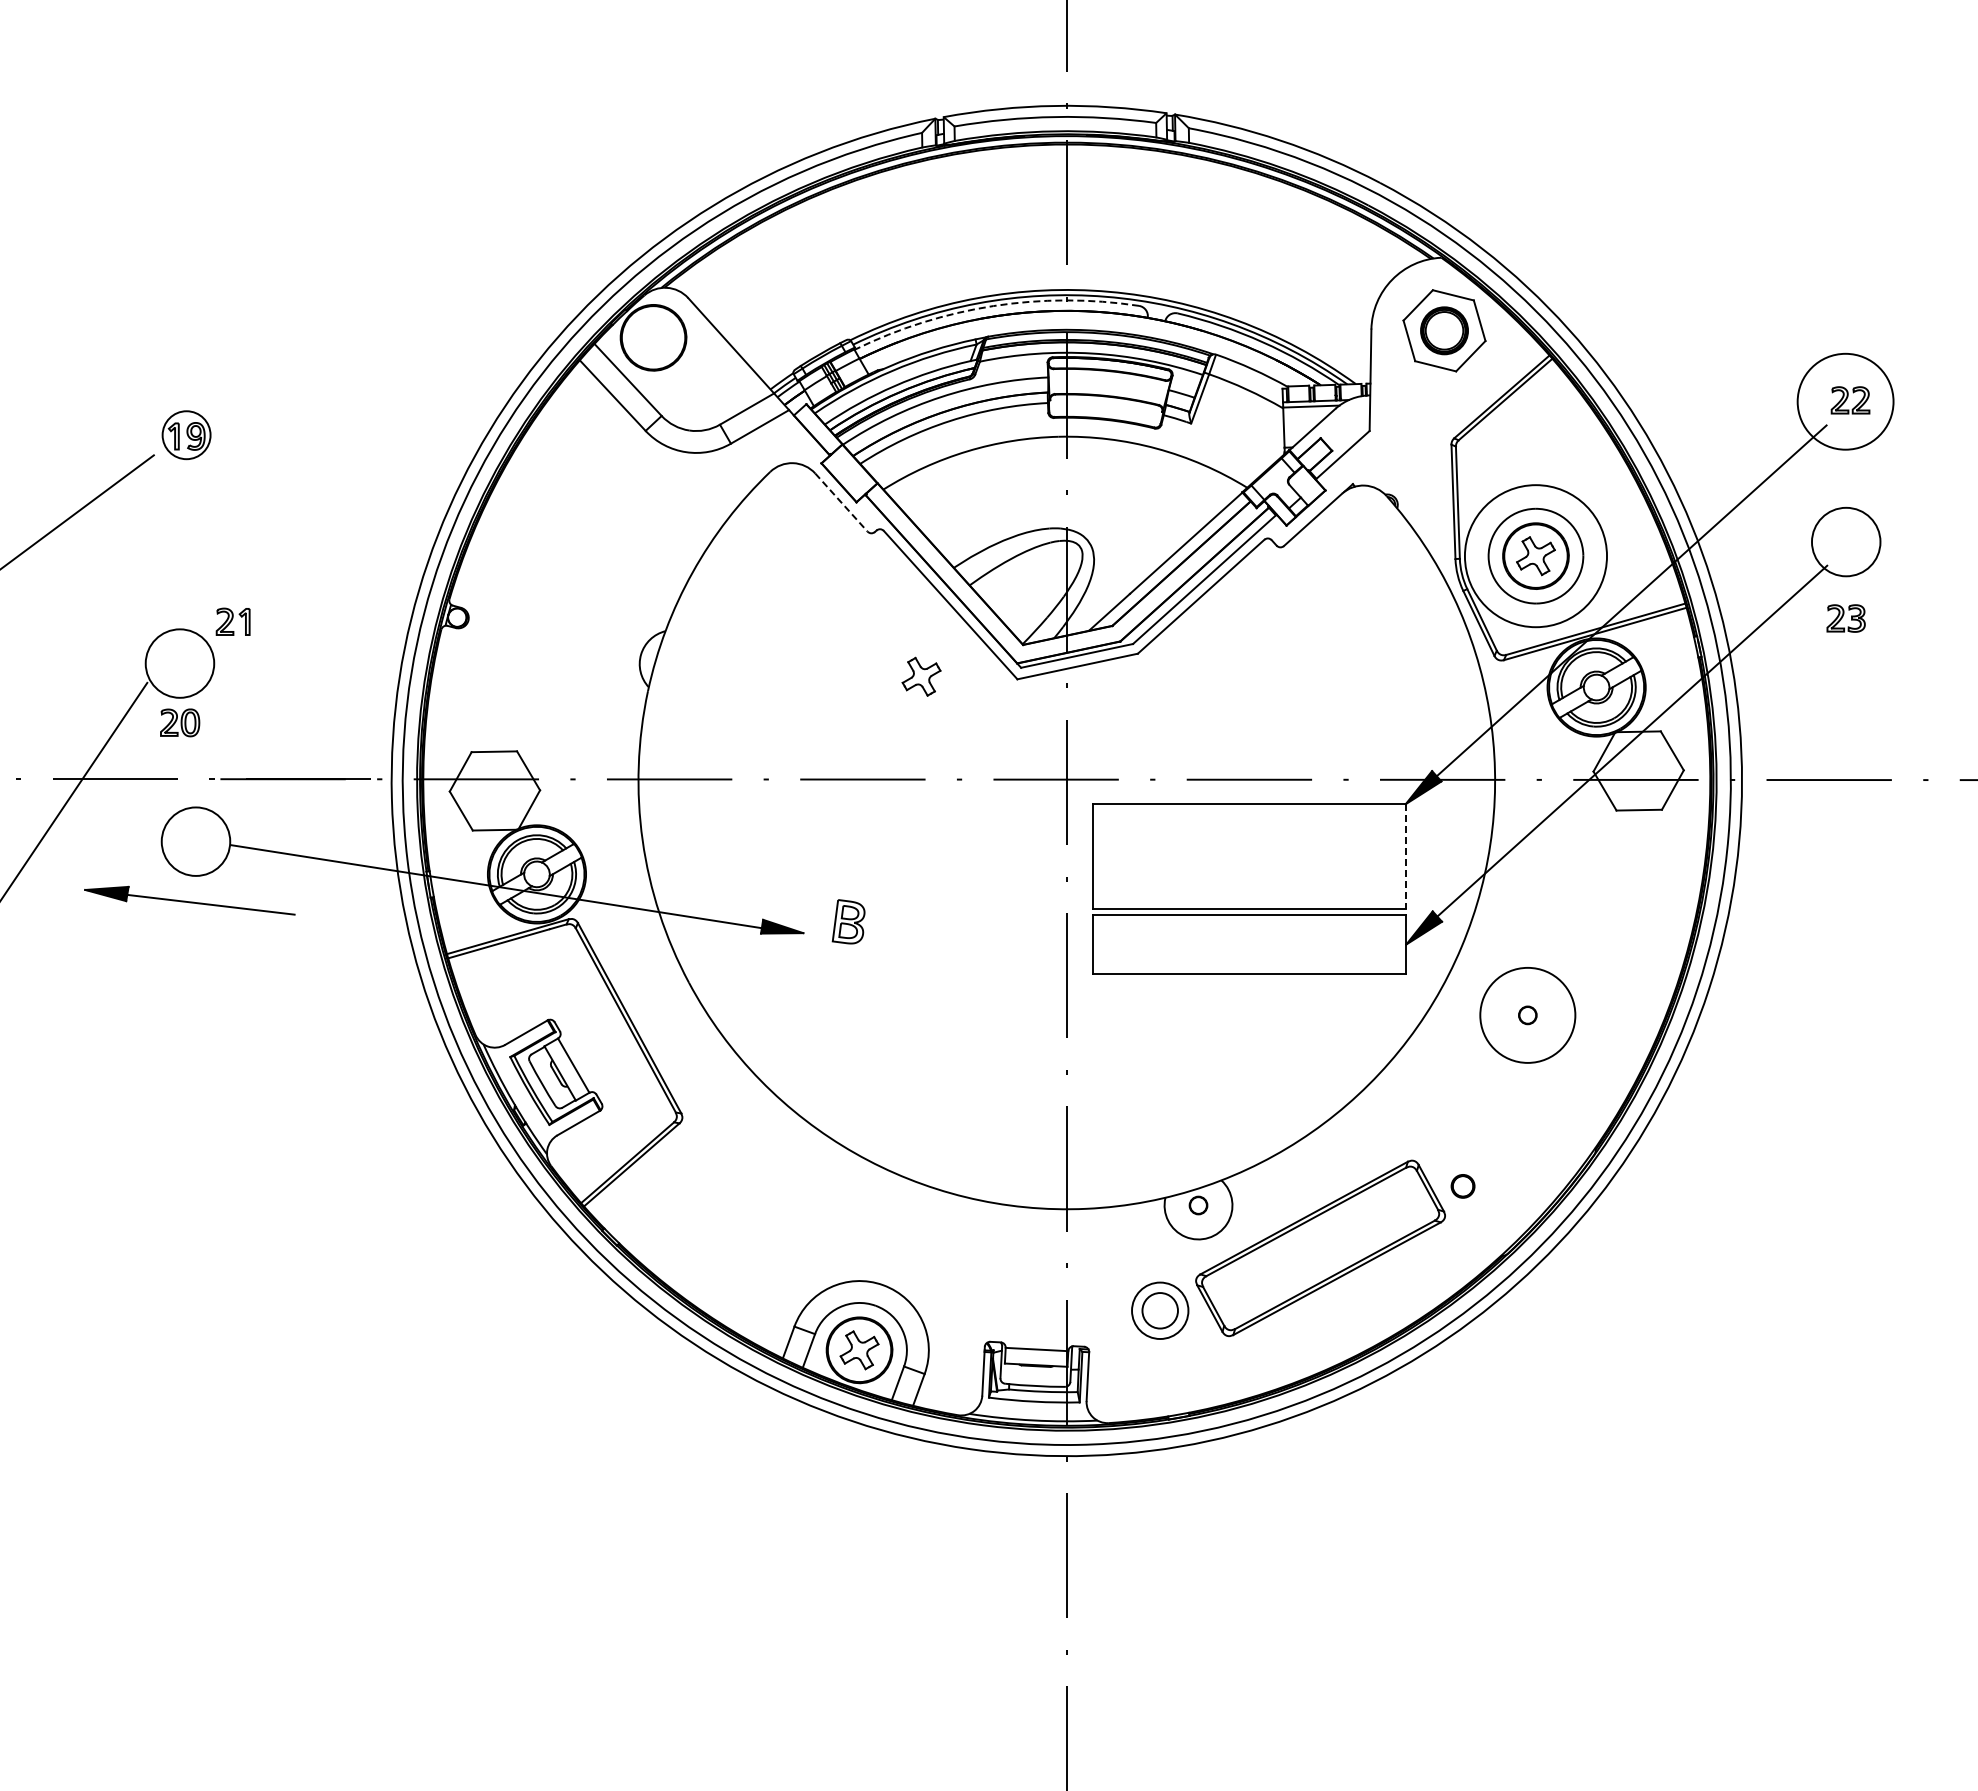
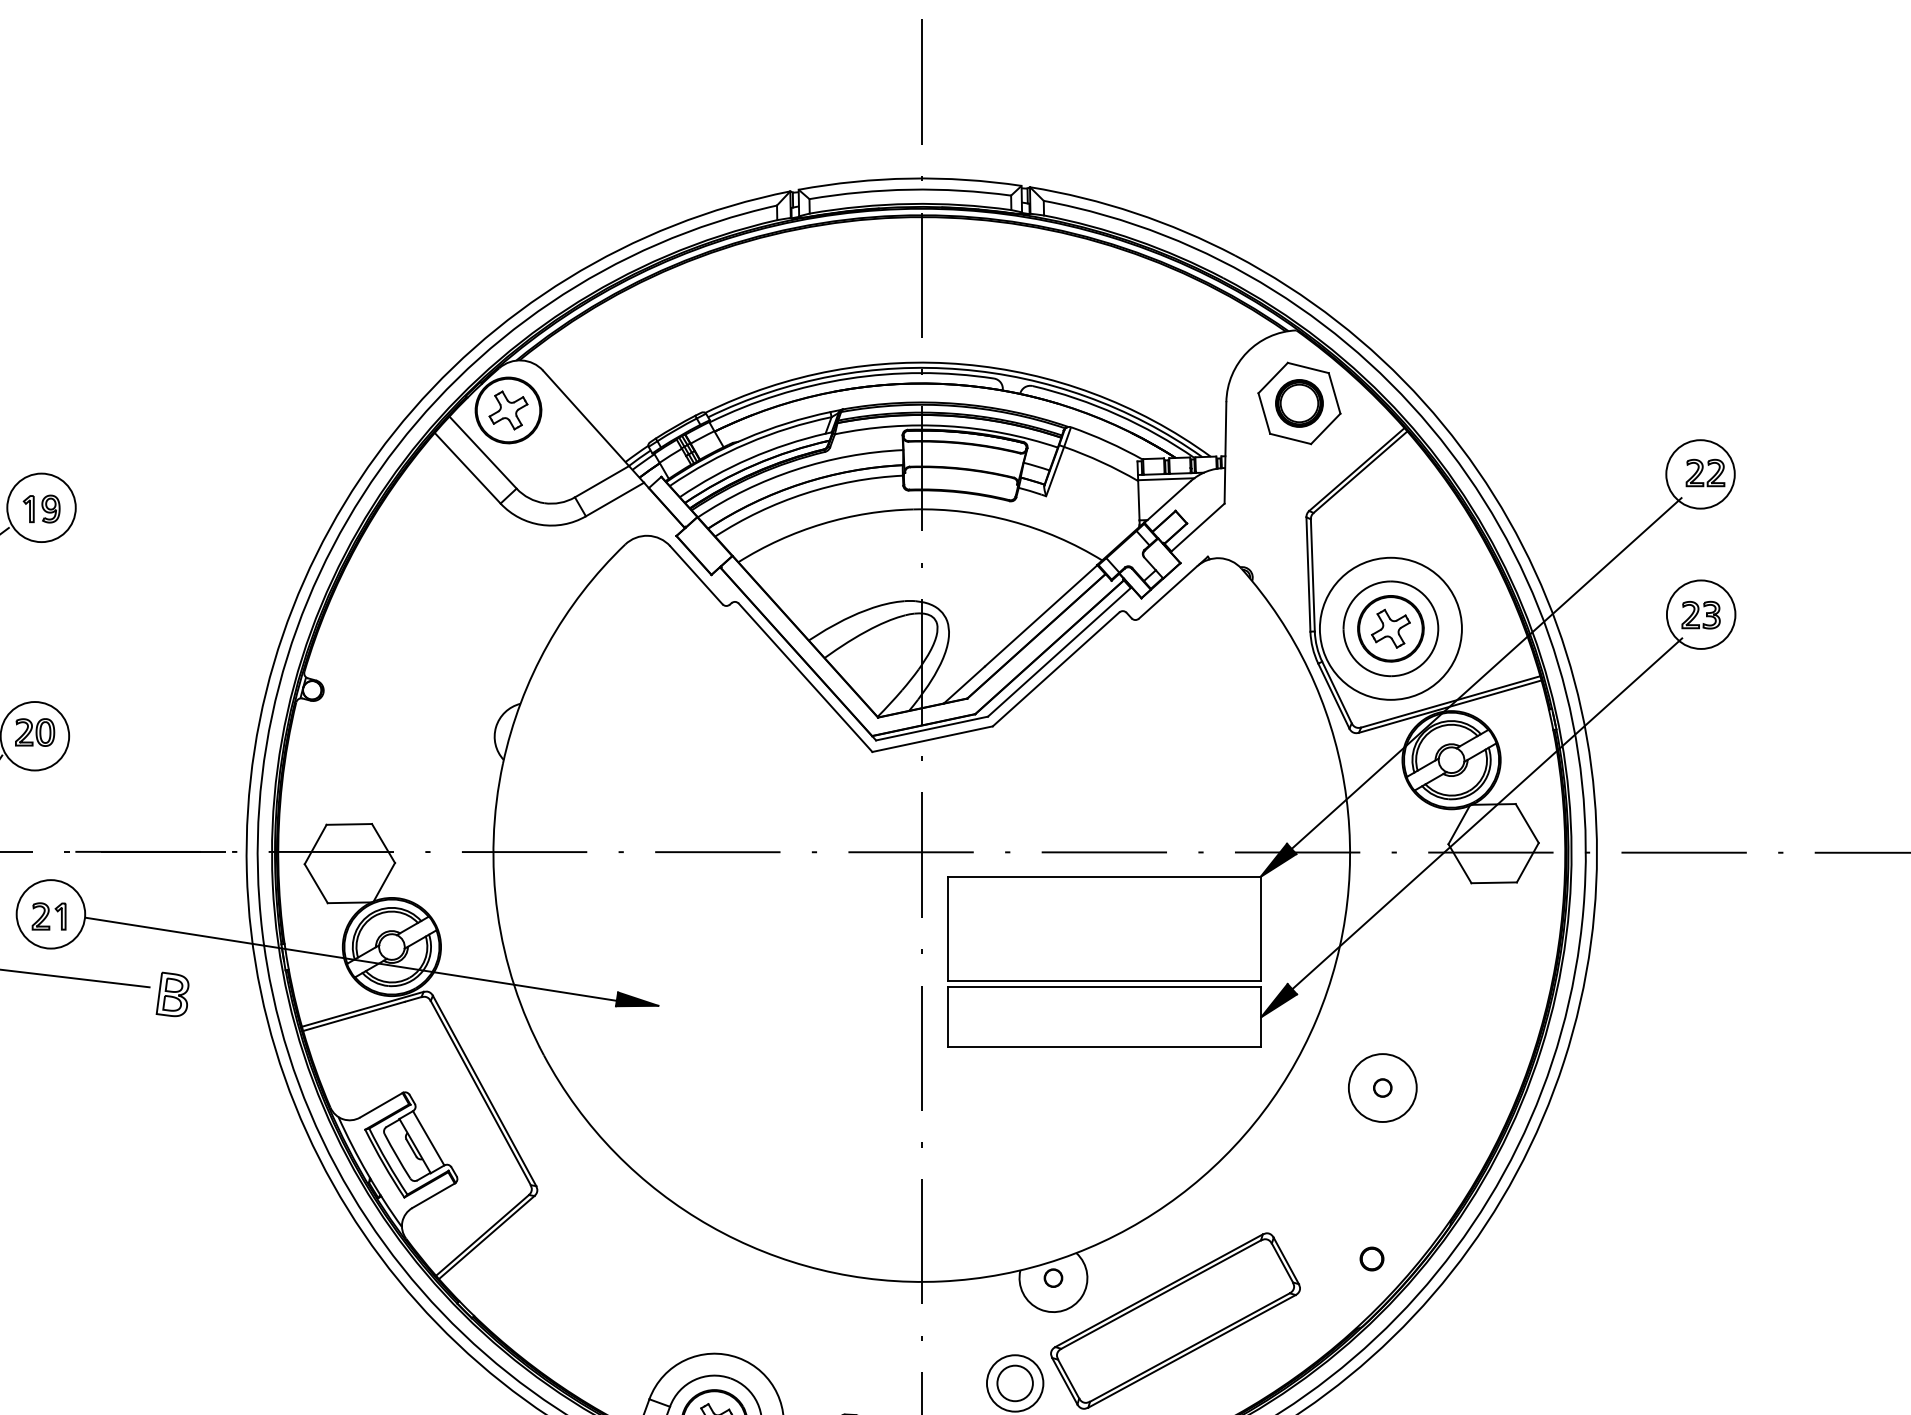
arc: (993, 306) -> (848, 379), dashed -> solid
circle: (1845, 401) -> (1700, 474), size x0.71
circle: (186, 434) -> (41, 507), size x1.43
line: (841, 502) -> (696, 575), dashed -> solid
part: (1845, 618) -> (1700, 615), moved
part: (232, 621) -> (48, 916), moved
part: (921, 676) -> (508, 410), moved
part: (180, 722) -> (35, 732), moved
line: (1405, 857) -> (1260, 930), dashed -> solid
part: (848, 921) -> (172, 994), moved
circle: (1527, 1015) -> (1382, 1088), size x0.71
part: (1462, 1186) -> (1371, 1259), moved

